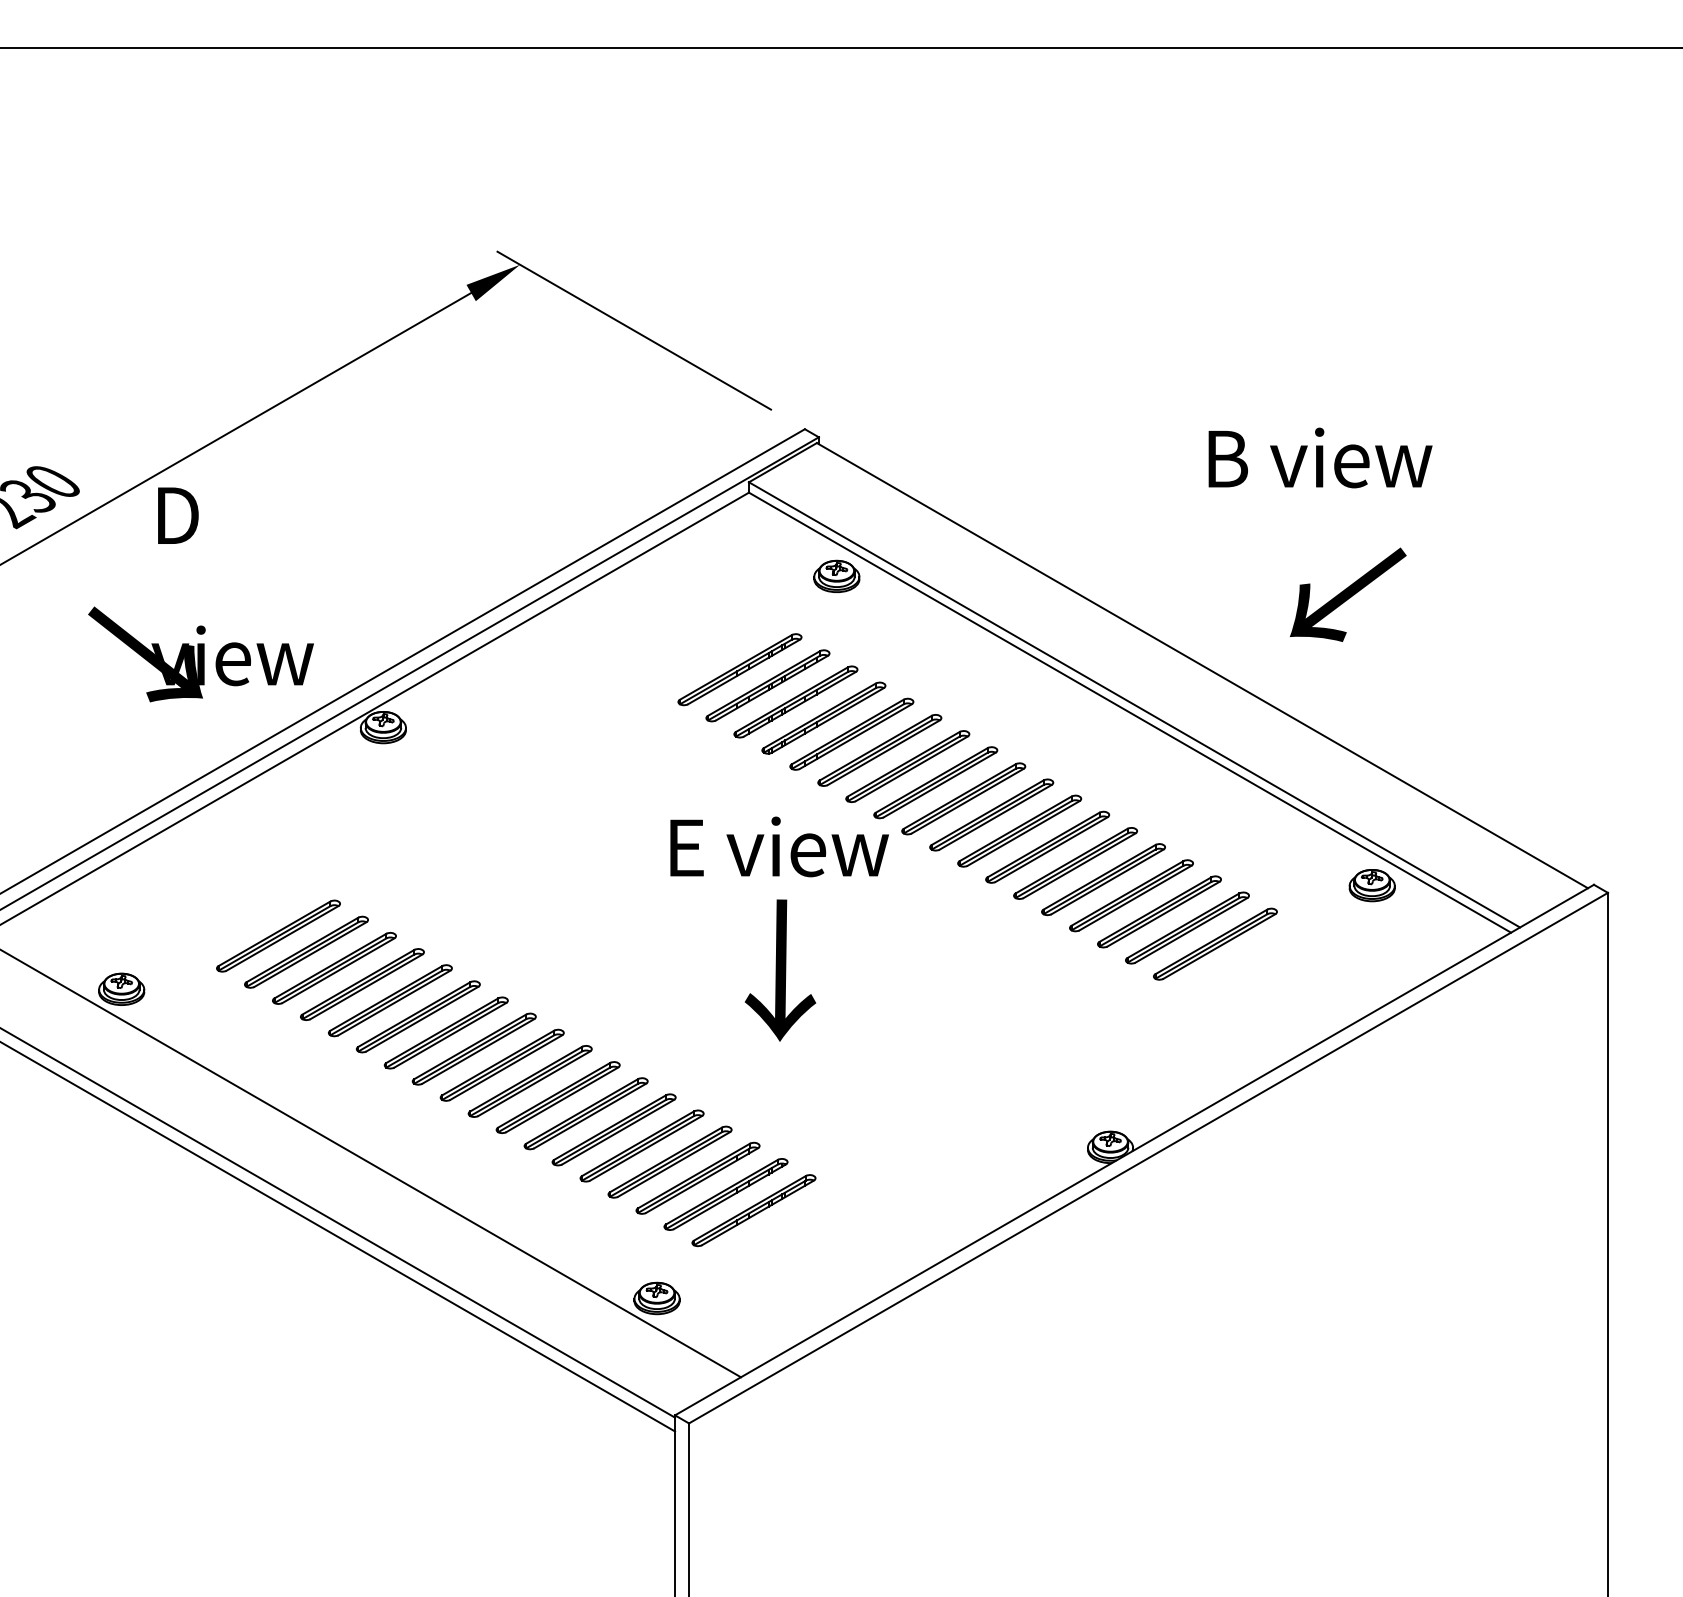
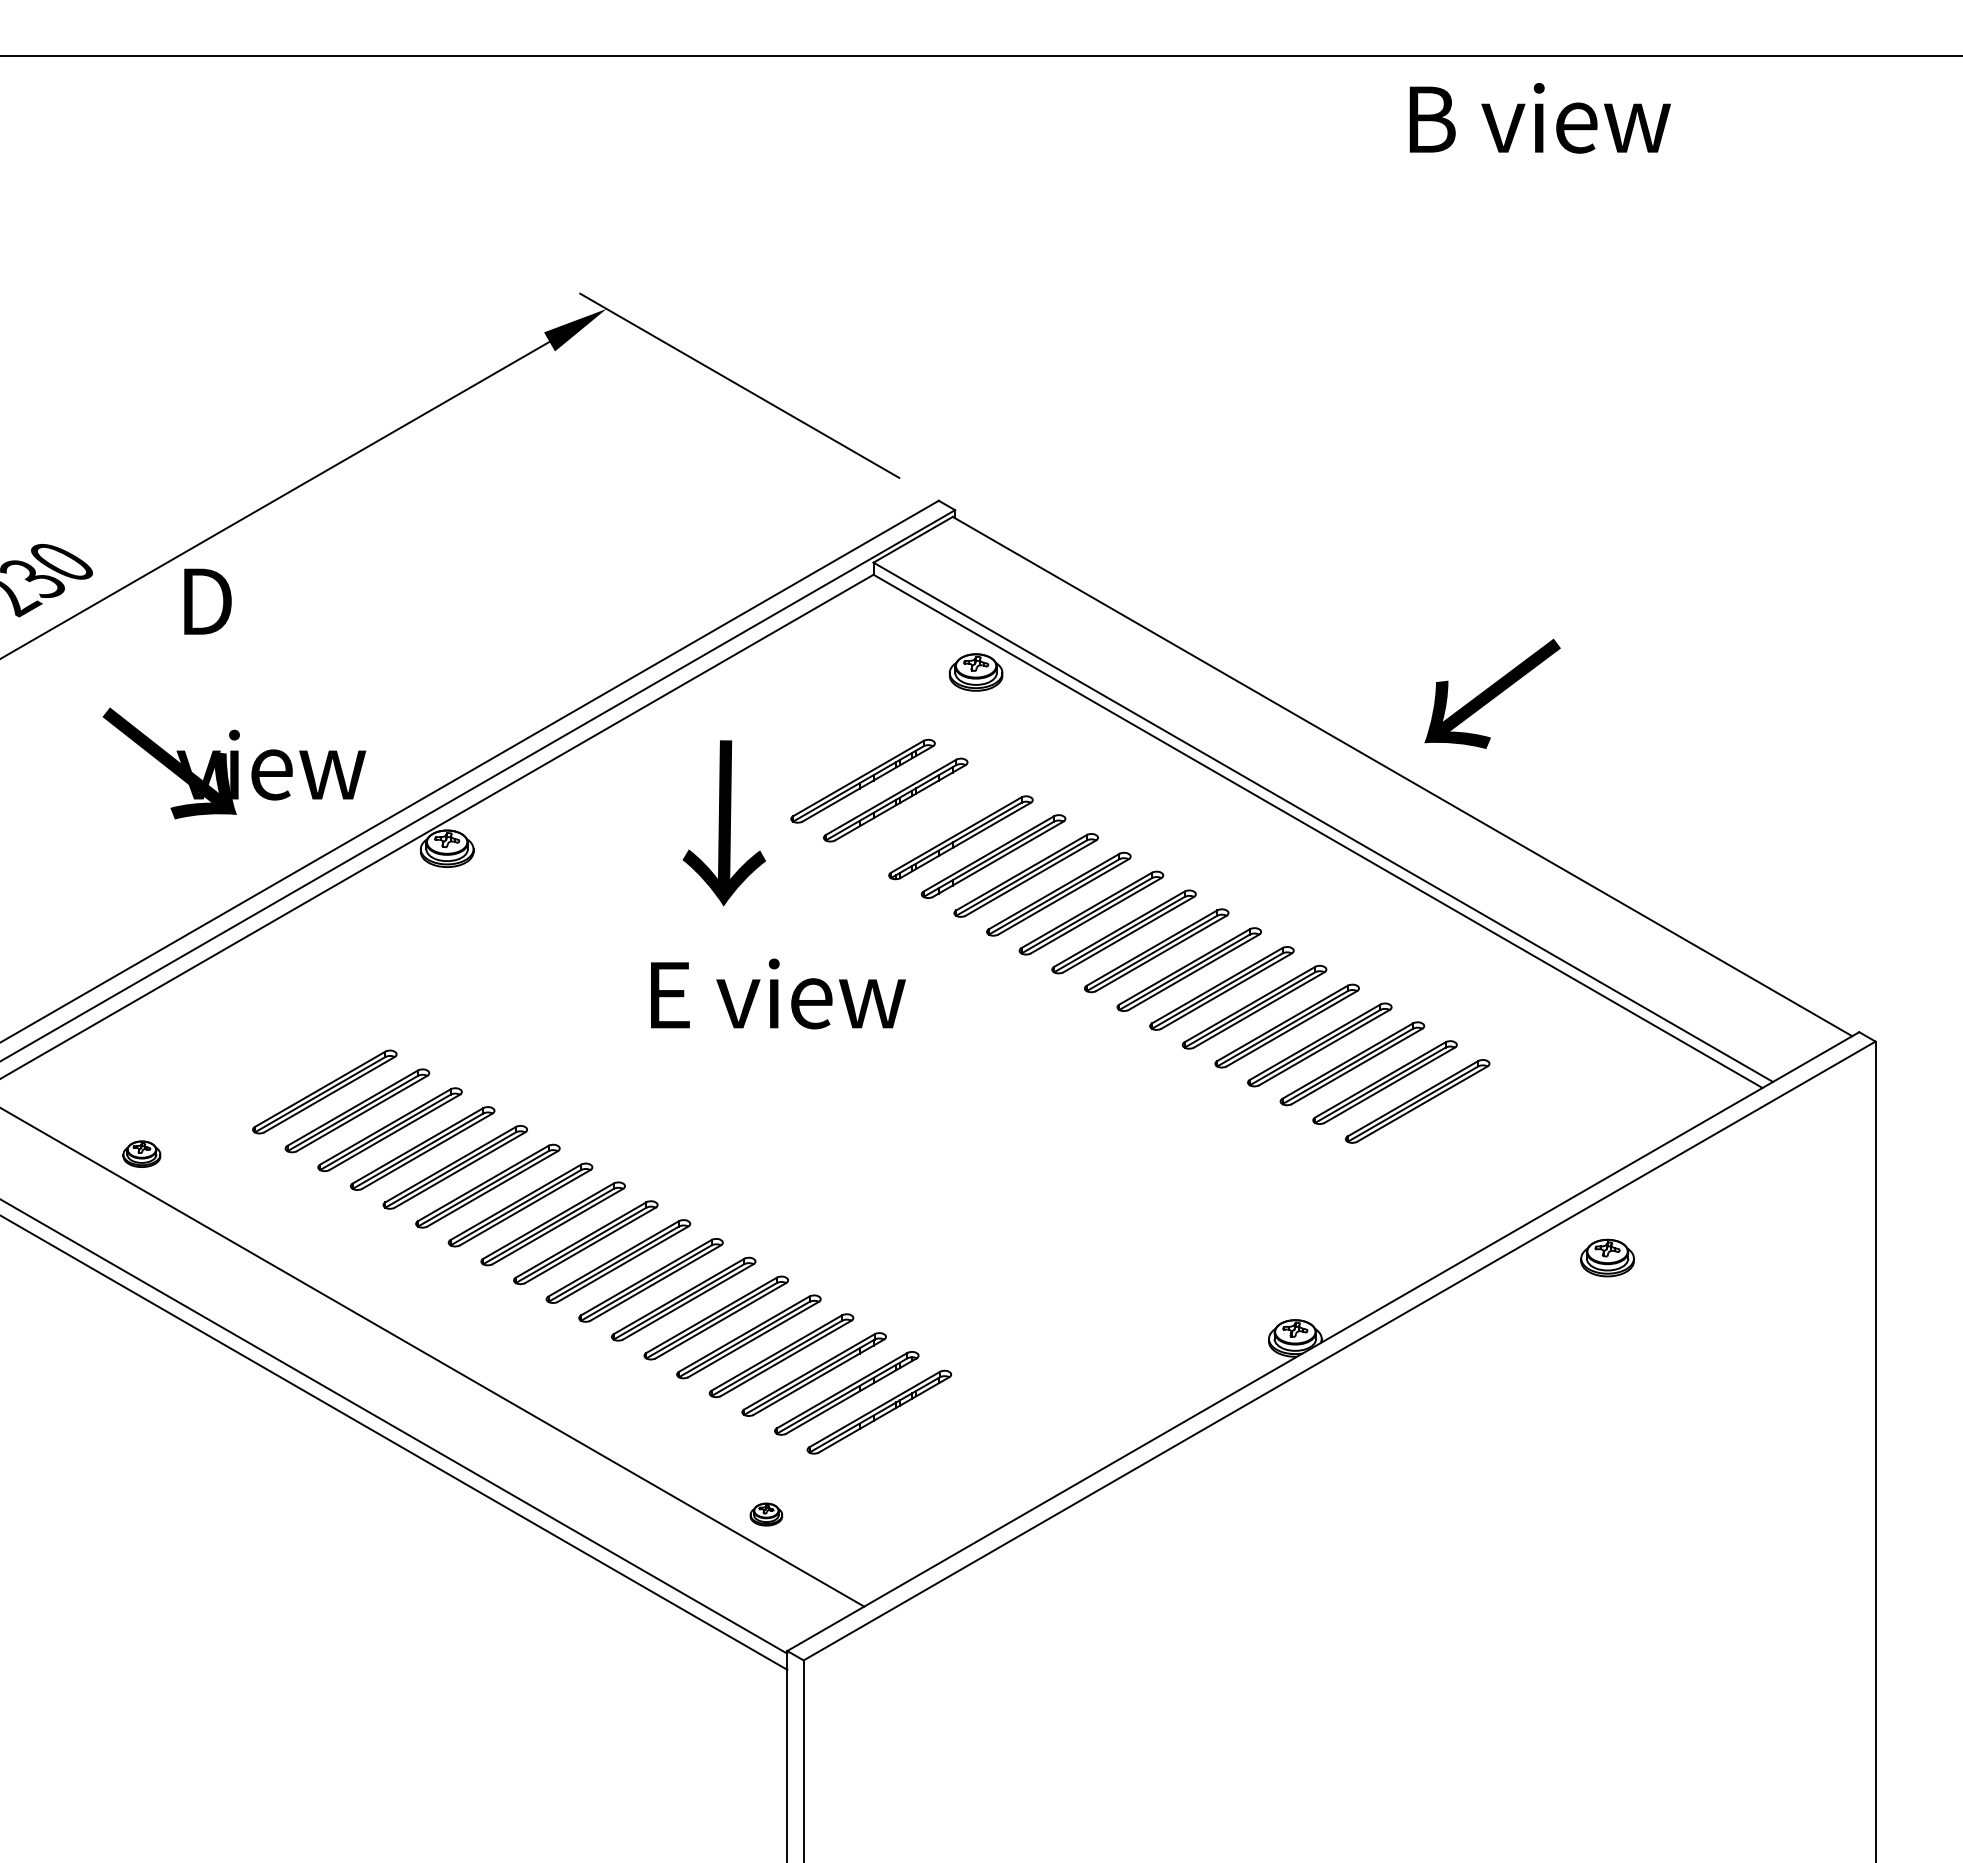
text: (1319, 458) -> (1539, 118), moved
text: (1348, 594) -> (1492, 693), moved
part: (795, 701) -> (927, 818), removed
text: (779, 846) -> (778, 993), moved
part: (1372, 885) -> (1607, 1257), moved
text: (779, 970) -> (723, 823), moved
part: (121, 989) -> (141, 1154), size x0.7
part: (657, 1298) -> (766, 1514), size x0.6

